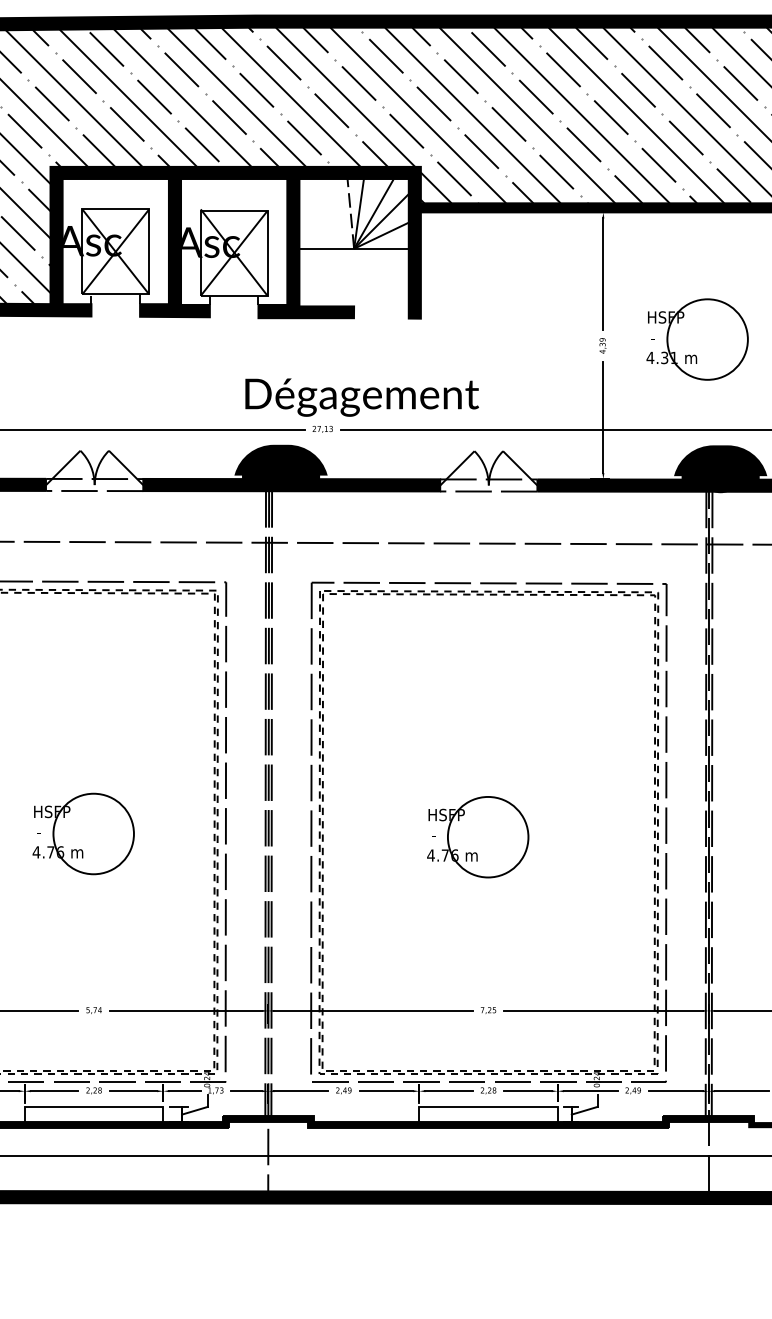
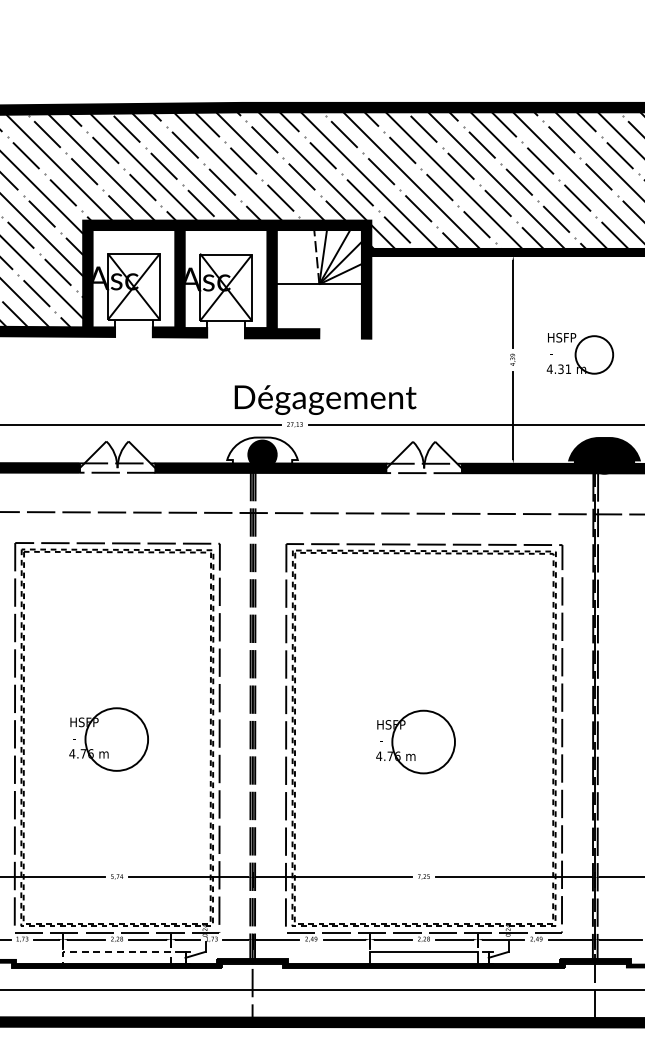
circle: (707, 338) -> (594, 354), size x0.6
fill: (281, 462) -> (262, 450), removed
line: (94, 1107) -> (117, 952), solid -> dashed

